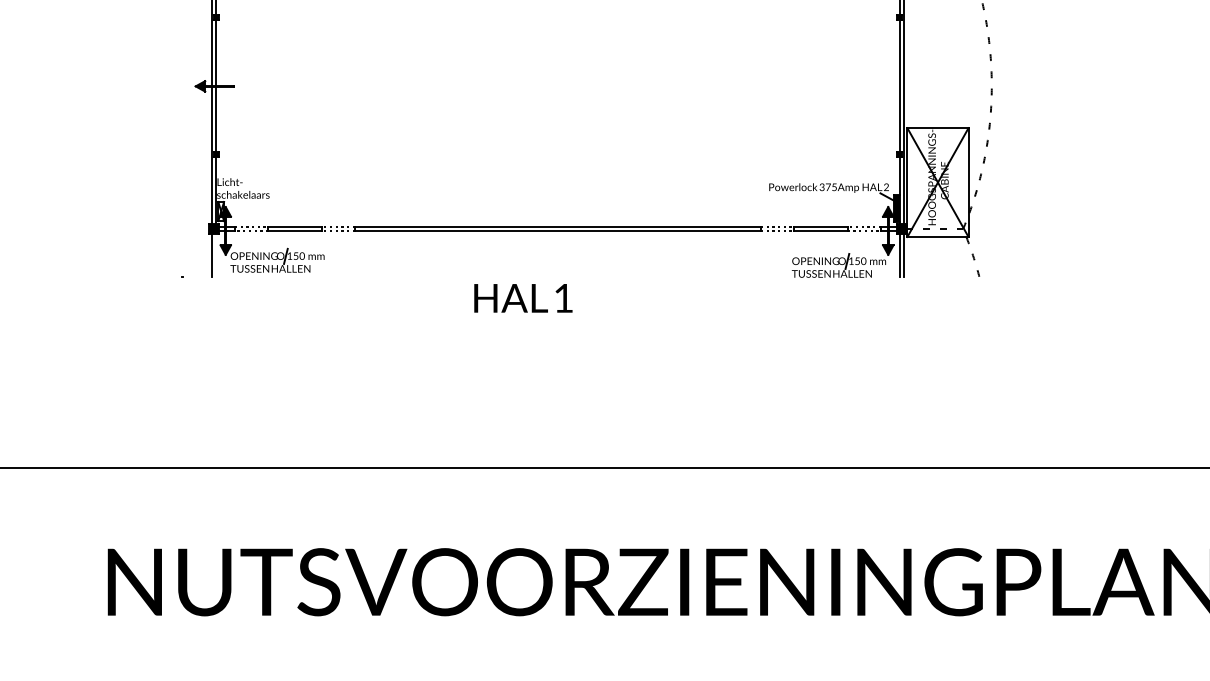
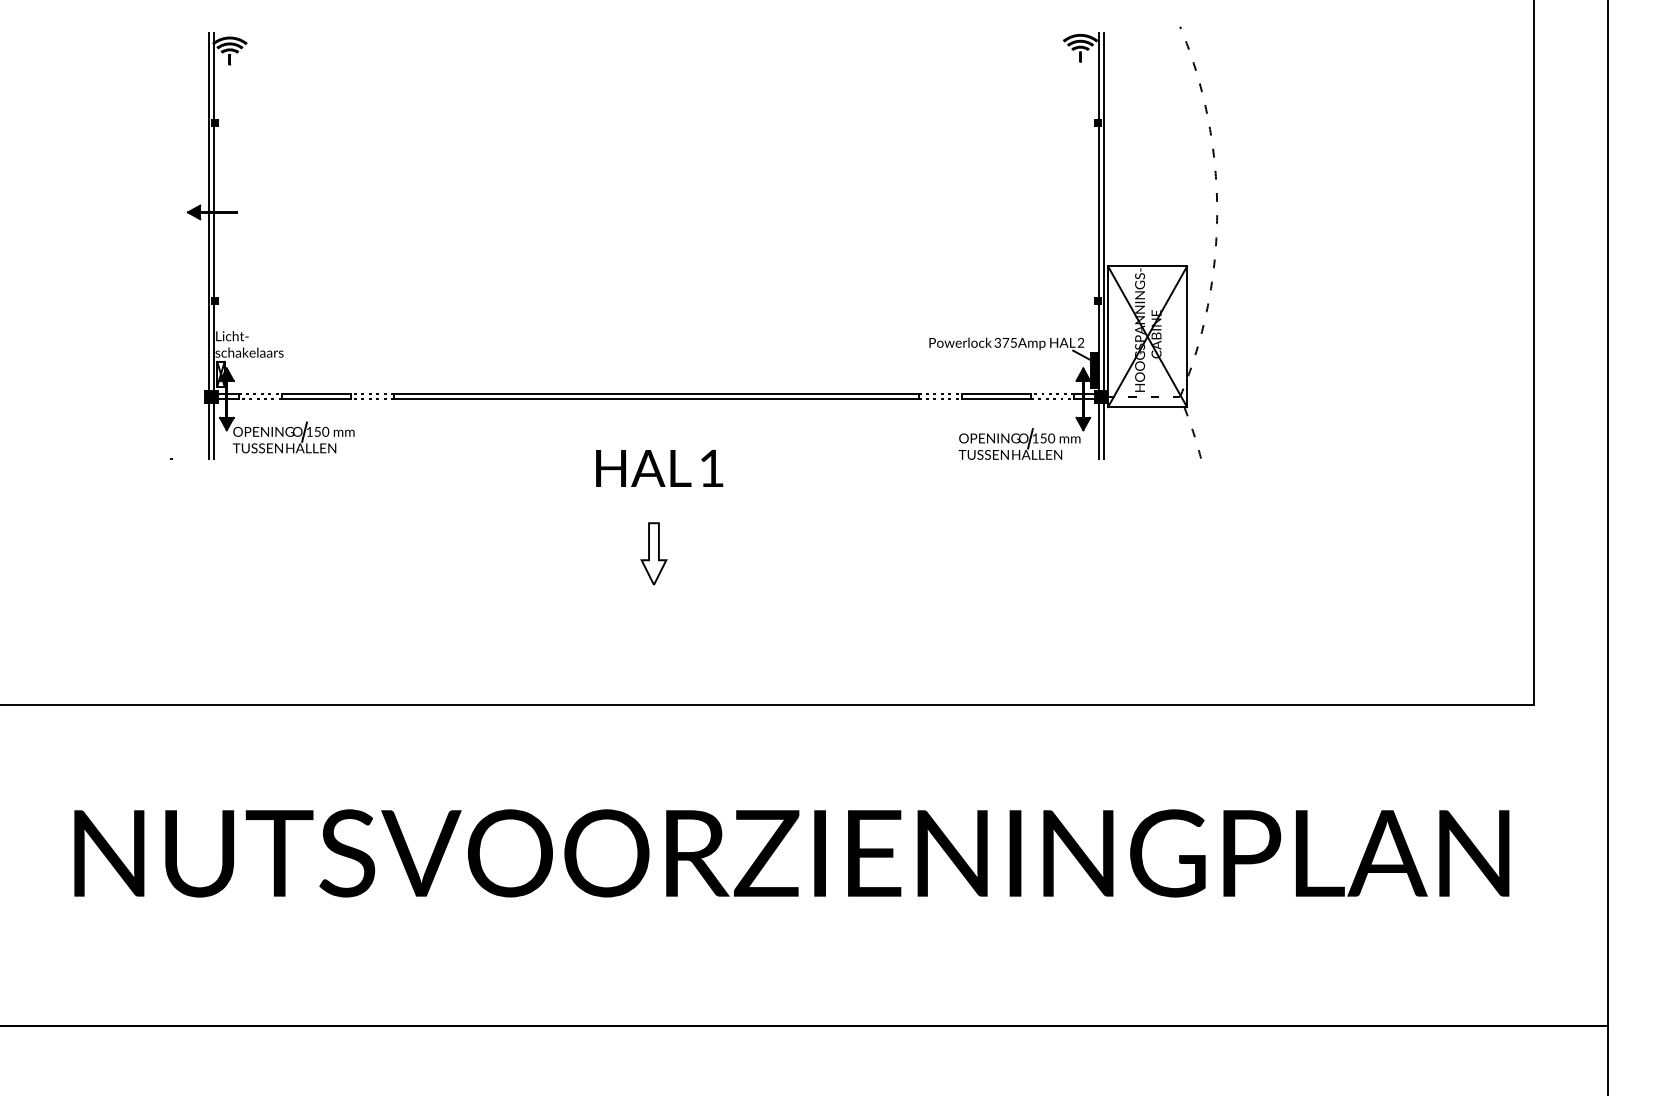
line: (215, 255) -> (213, 430), added
text: (523, 298) -> (659, 468), moved
part: (555, 350) -> (653, 553), added

